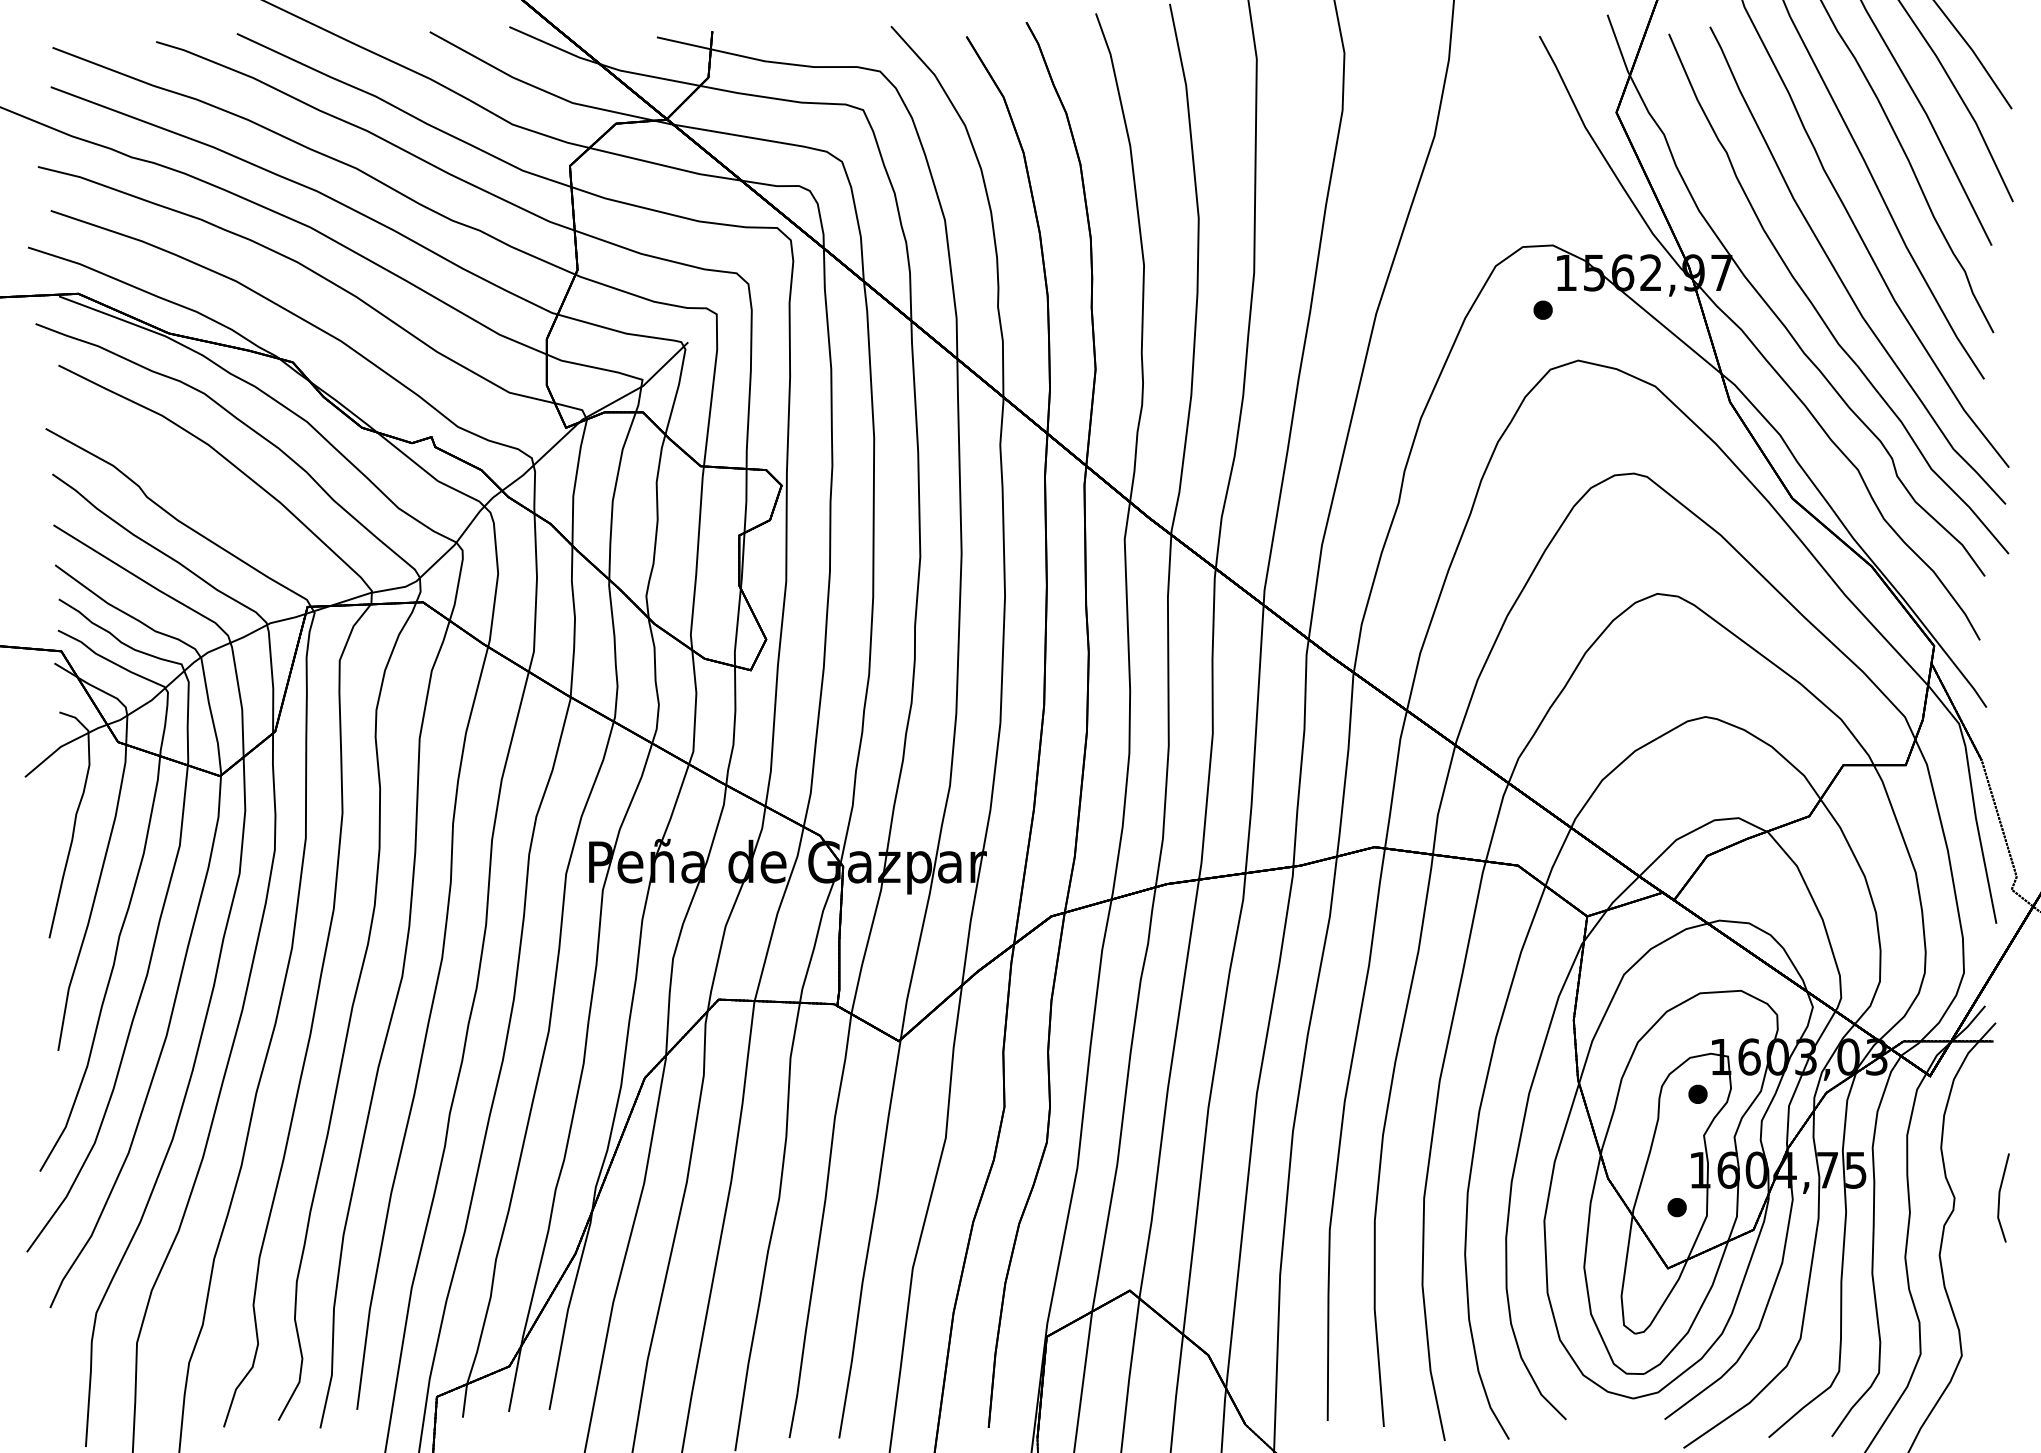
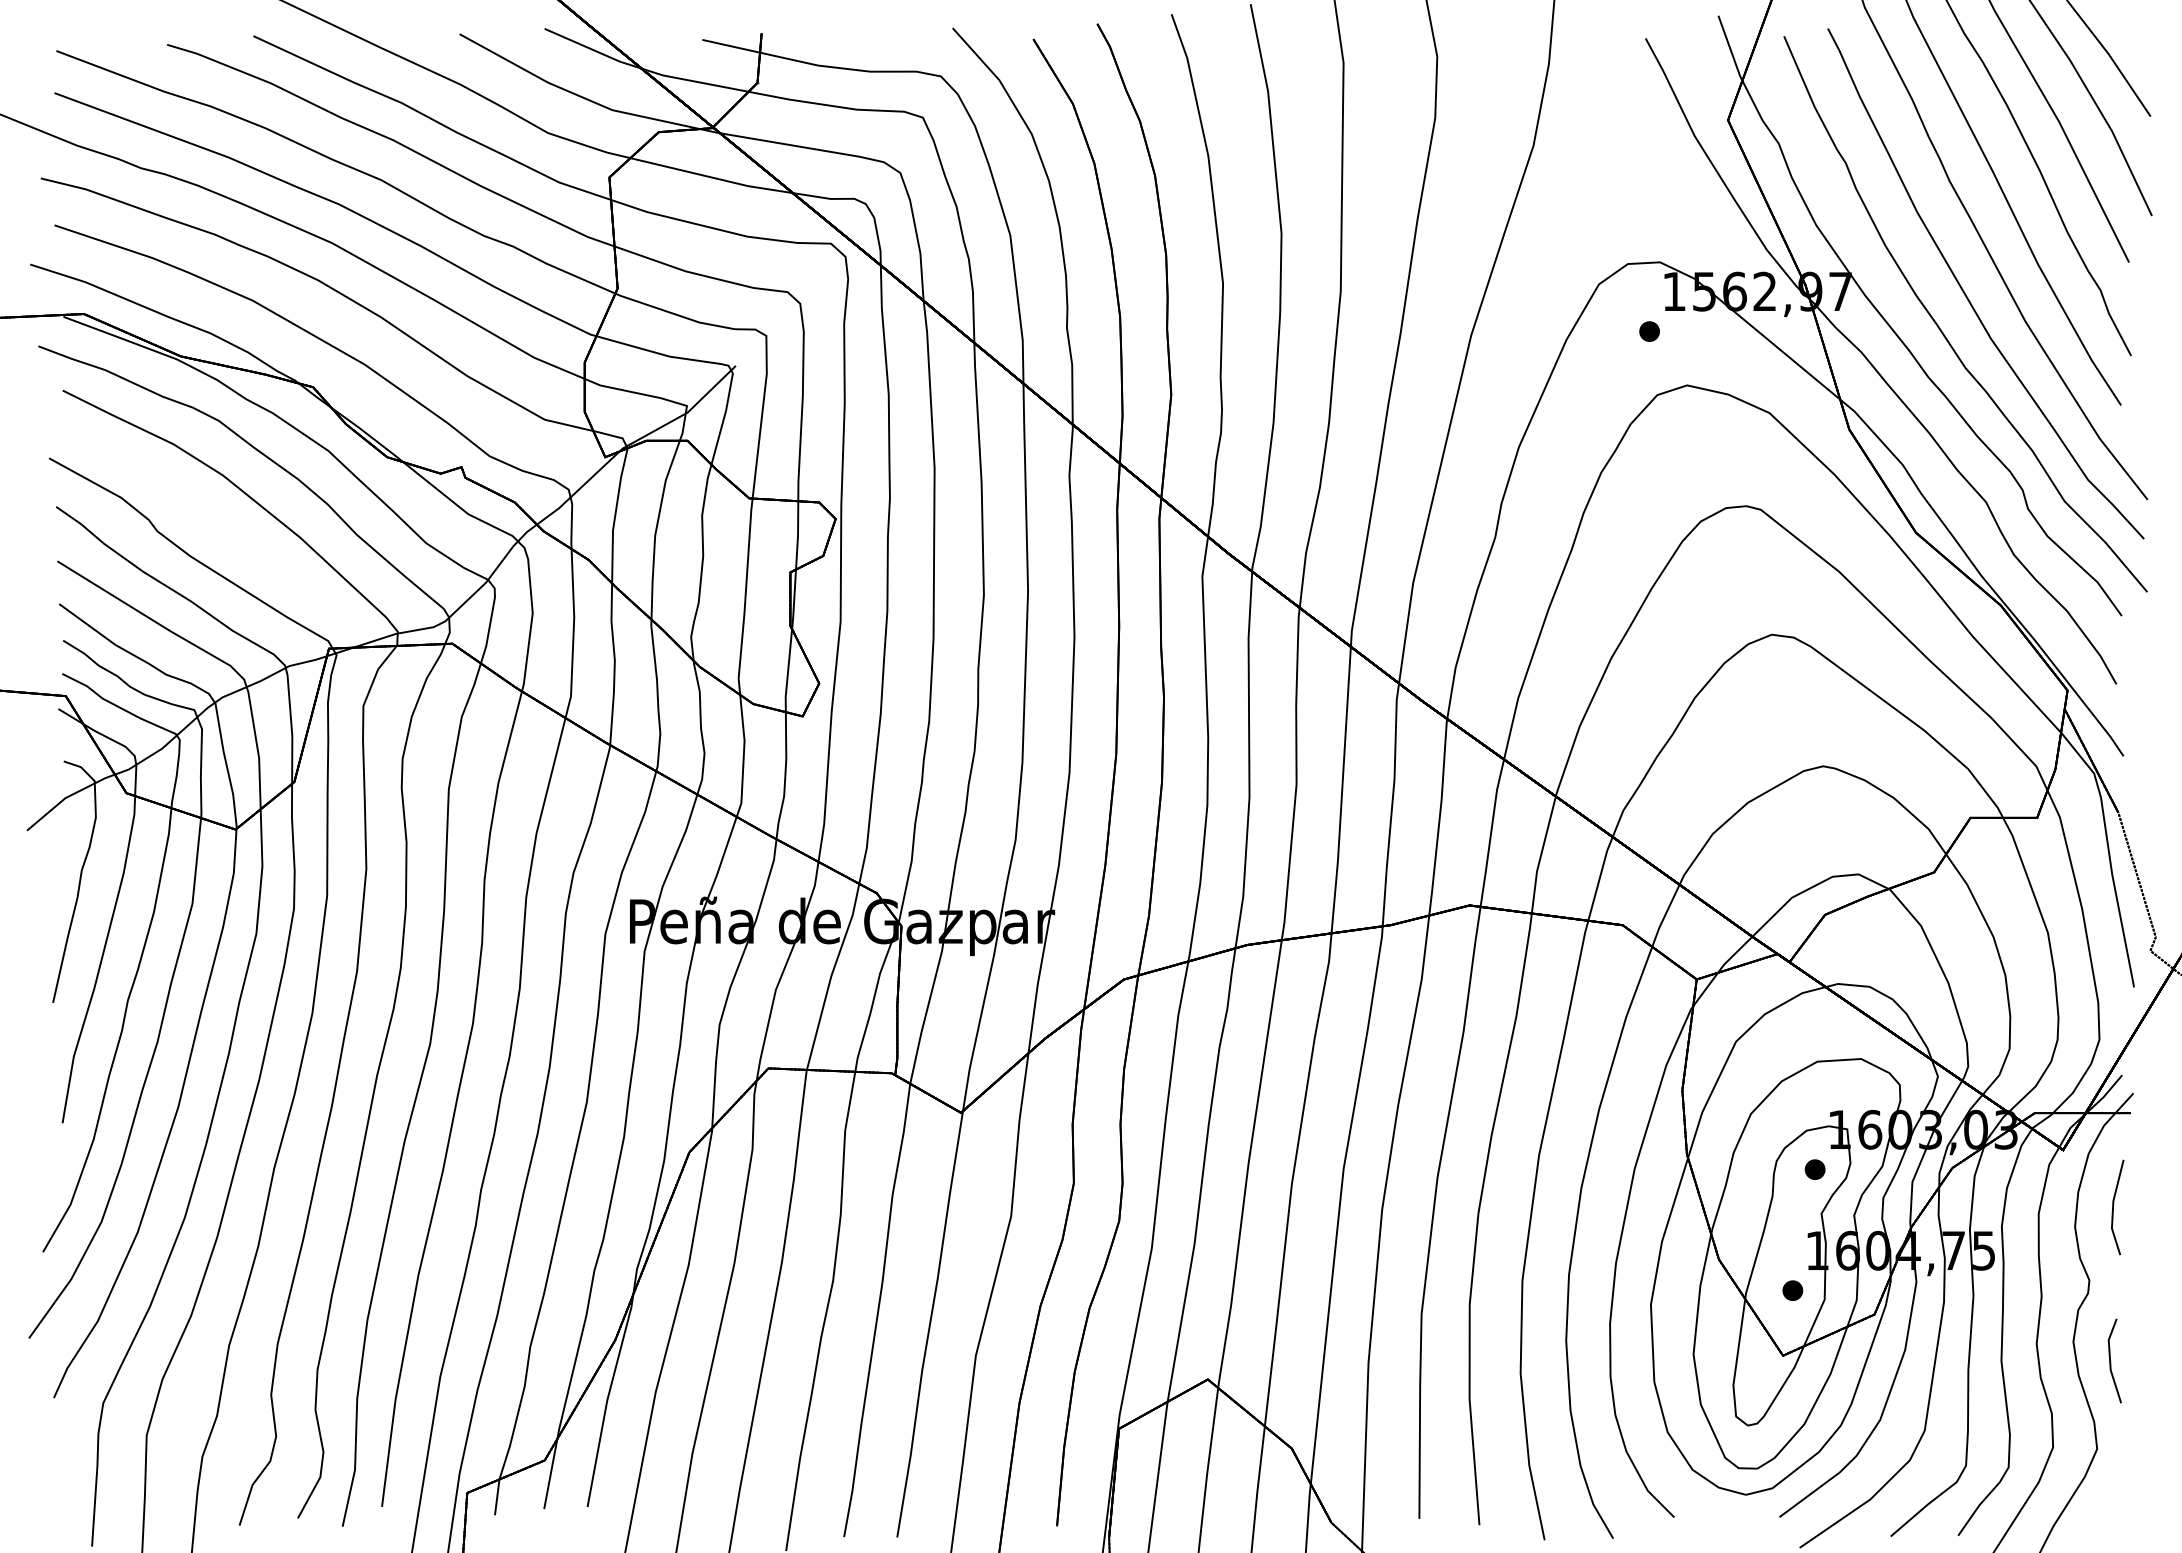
line: (1999, 1198) -> (2113, 1207), moved
line: (1975, 1273) -> (2111, 1361), added

